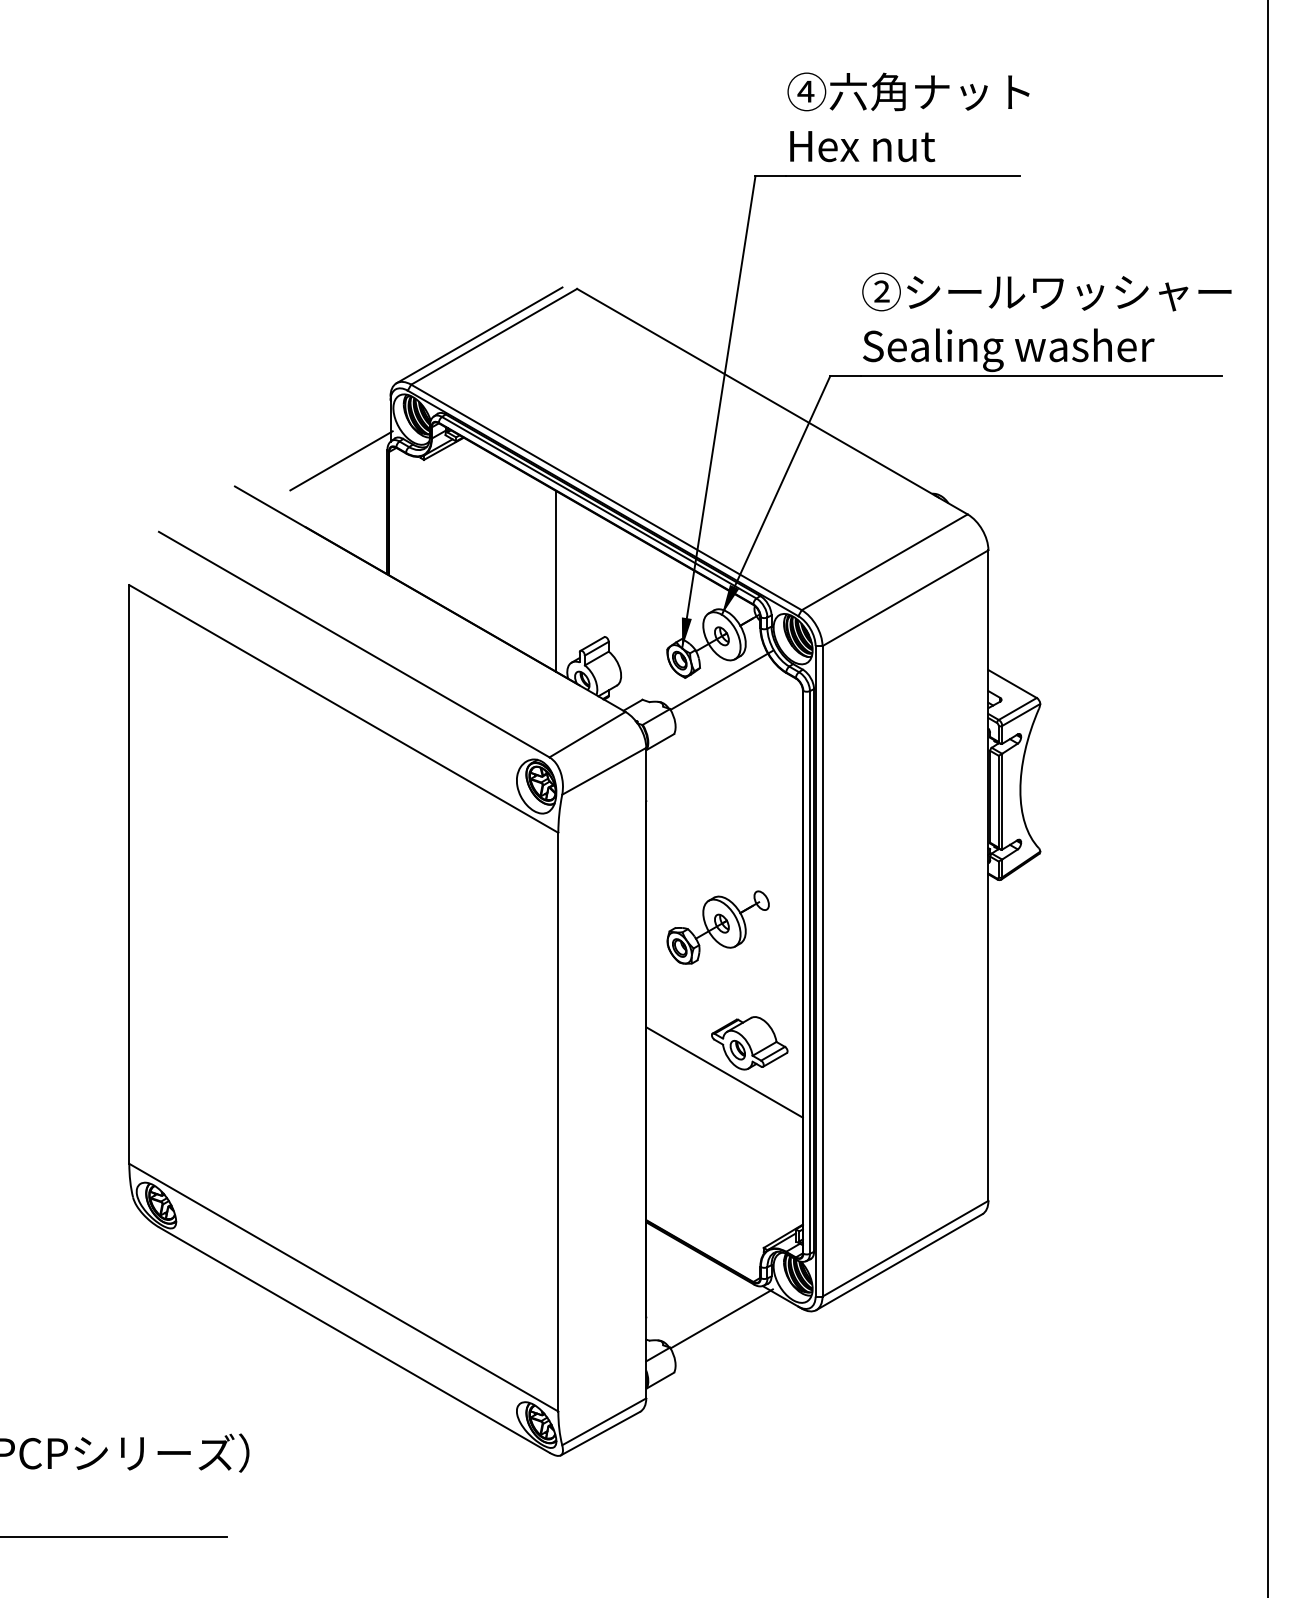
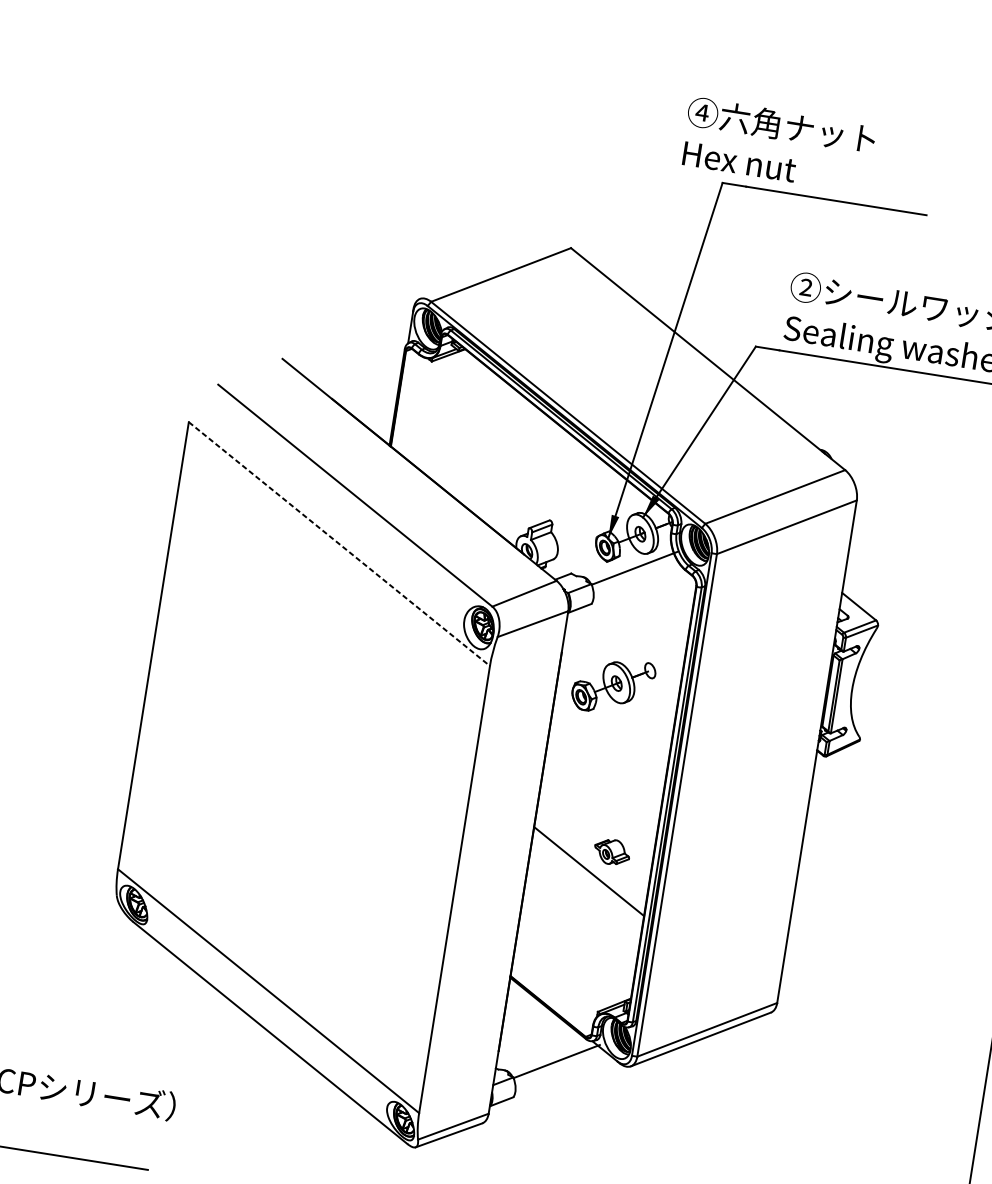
text: (908, 117) -> (778, 145), moved
line: (479, 335) -> (489, 272), removed
line: (341, 460) -> (368, 351), removed
line: (556, 581) -> (519, 471), removed
line: (343, 708) -> (339, 543), solid -> dashed
part: (717, 927) -> (612, 686), moved
part: (749, 1043) -> (611, 852), size x0.6

